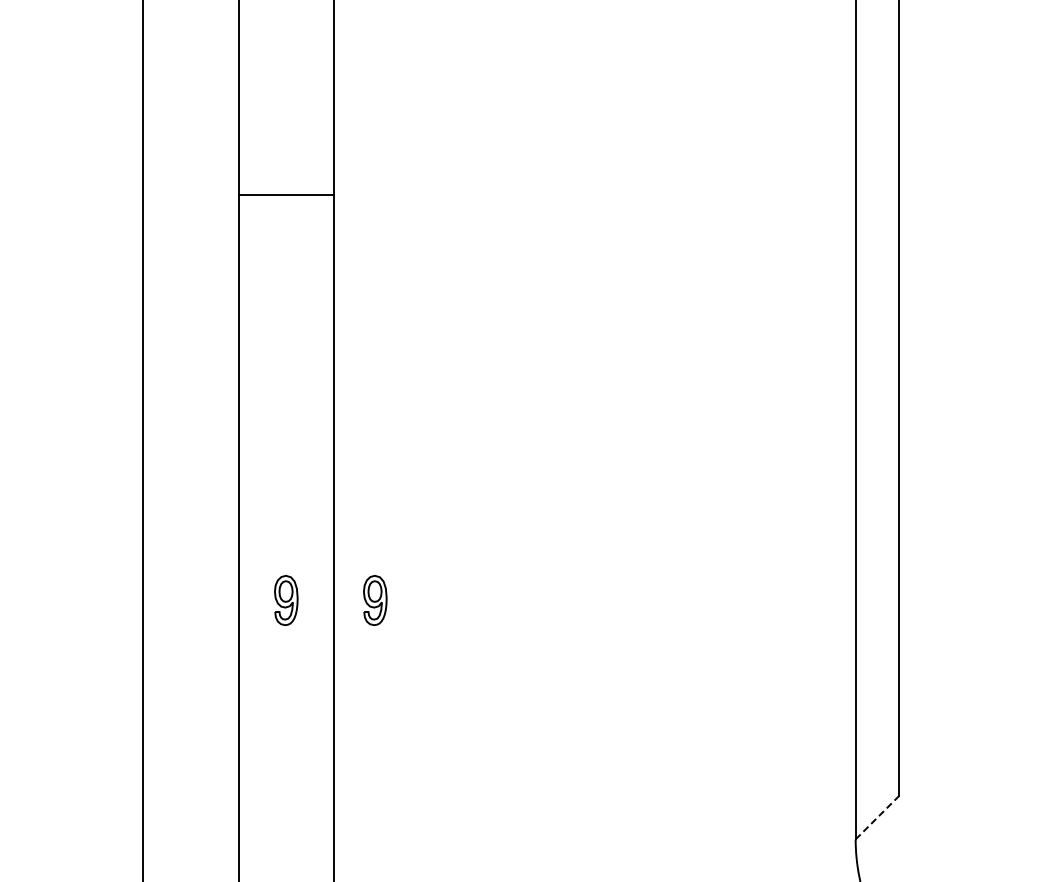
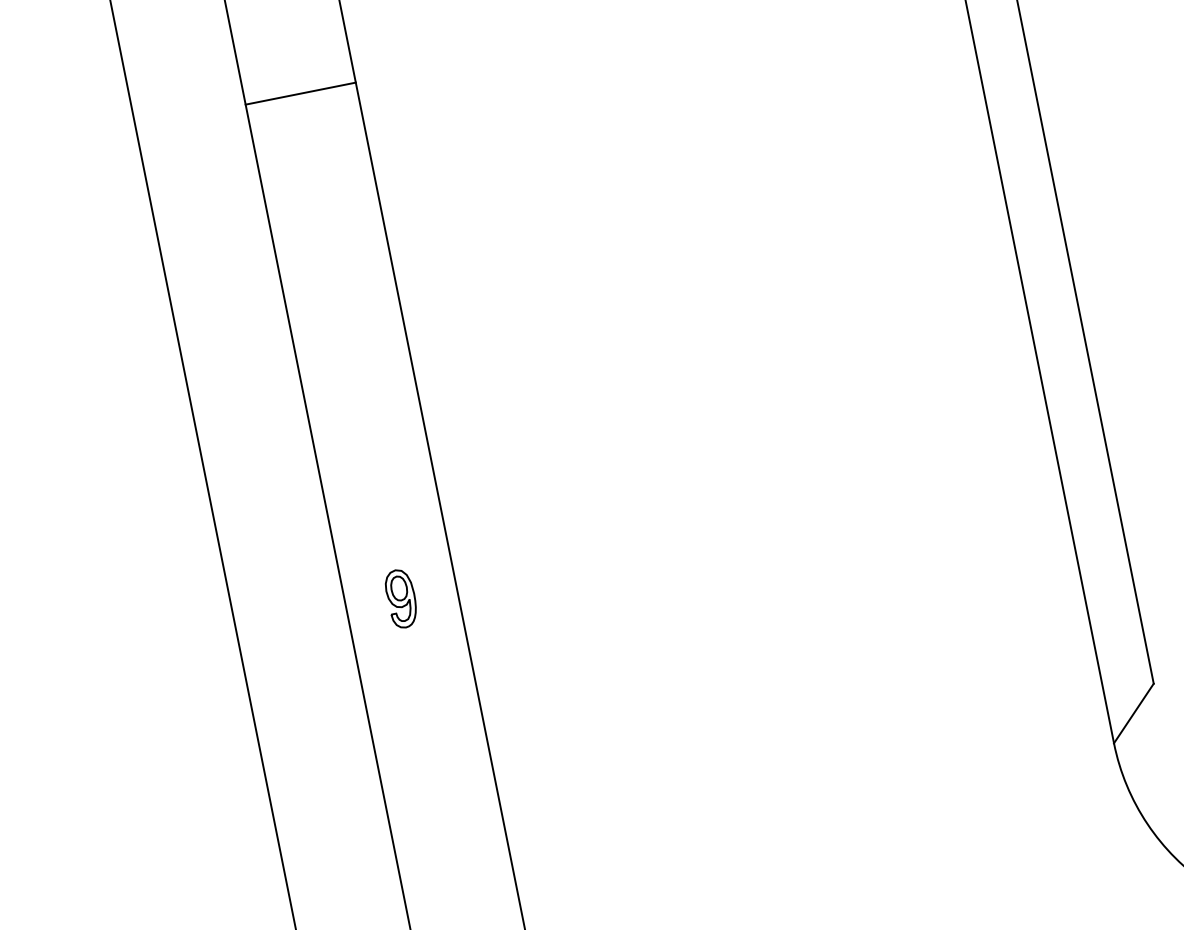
line: (286, 195) -> (300, 94), moved
part: (375, 600) -> (504, 578), removed
line: (877, 817) -> (1134, 712), dashed -> solid

